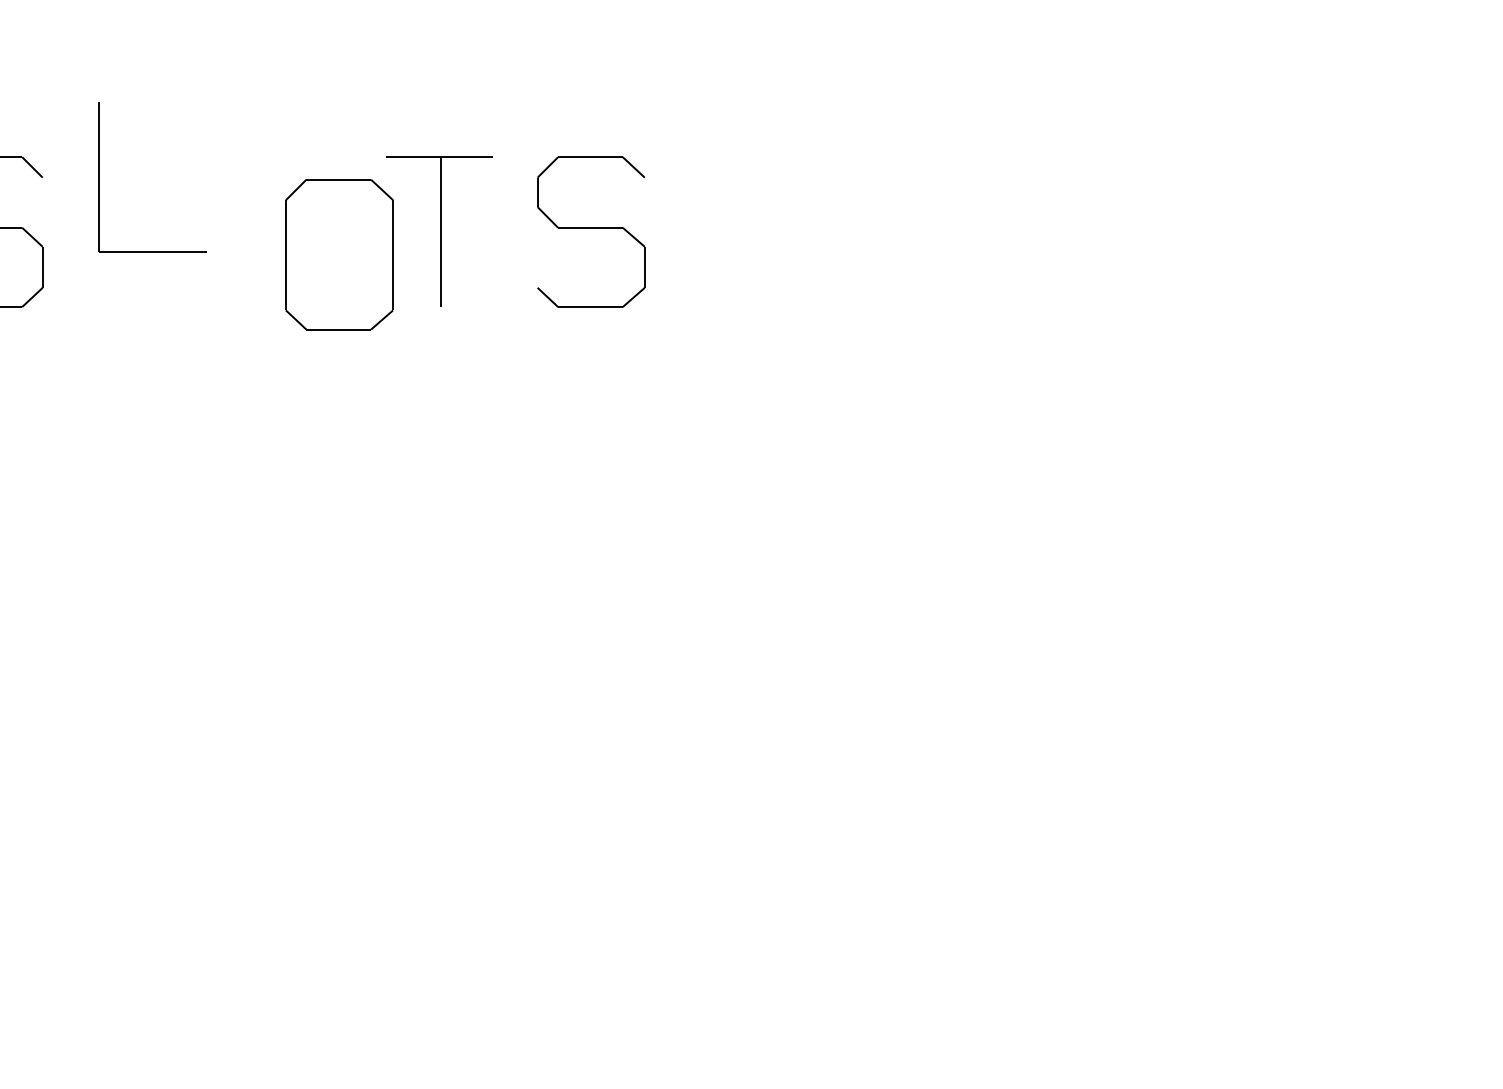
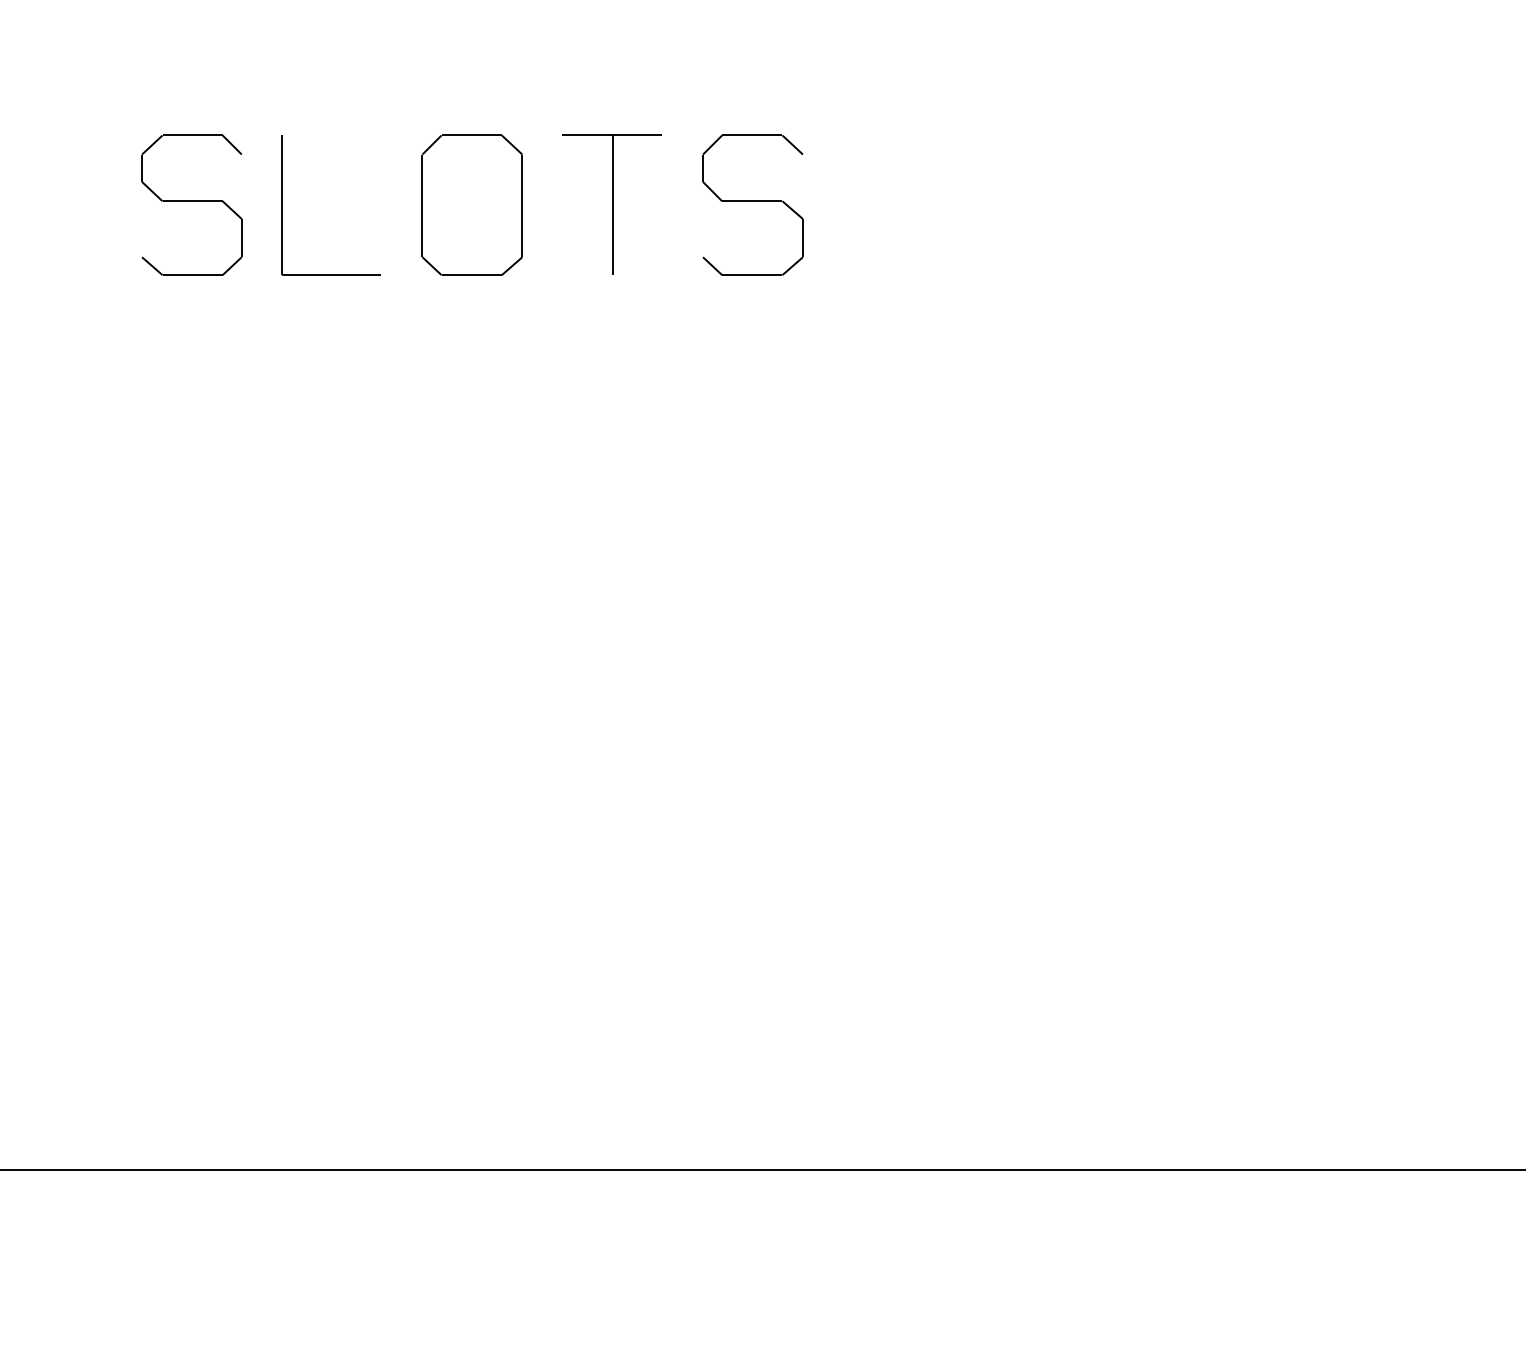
part: (100, 177) -> (282, 205), moved
part: (338, 253) -> (471, 204), moved

